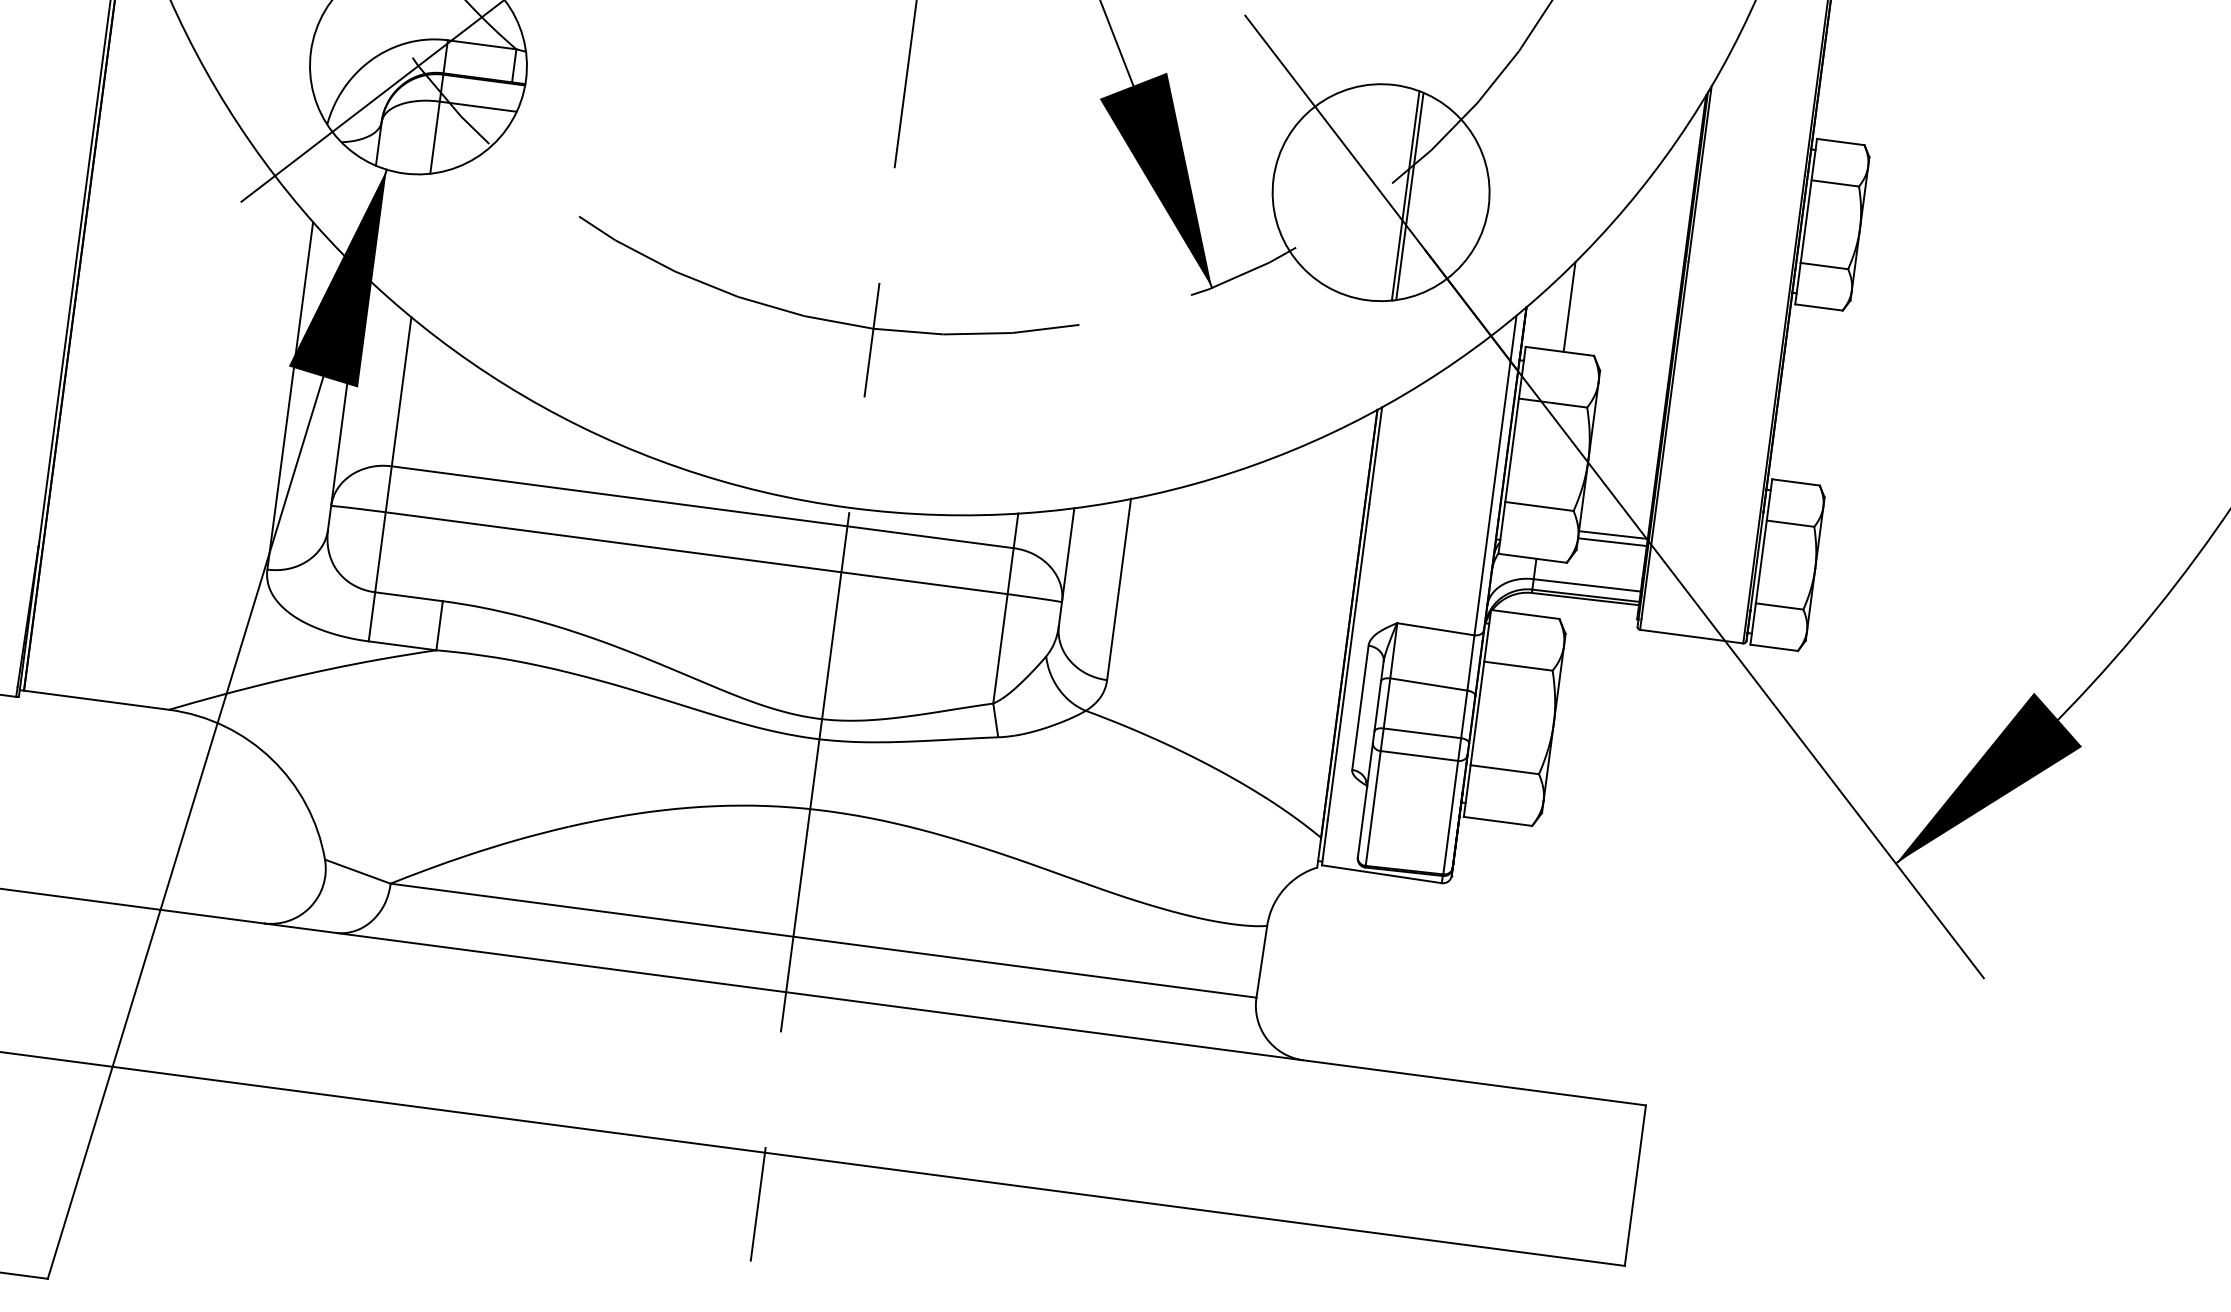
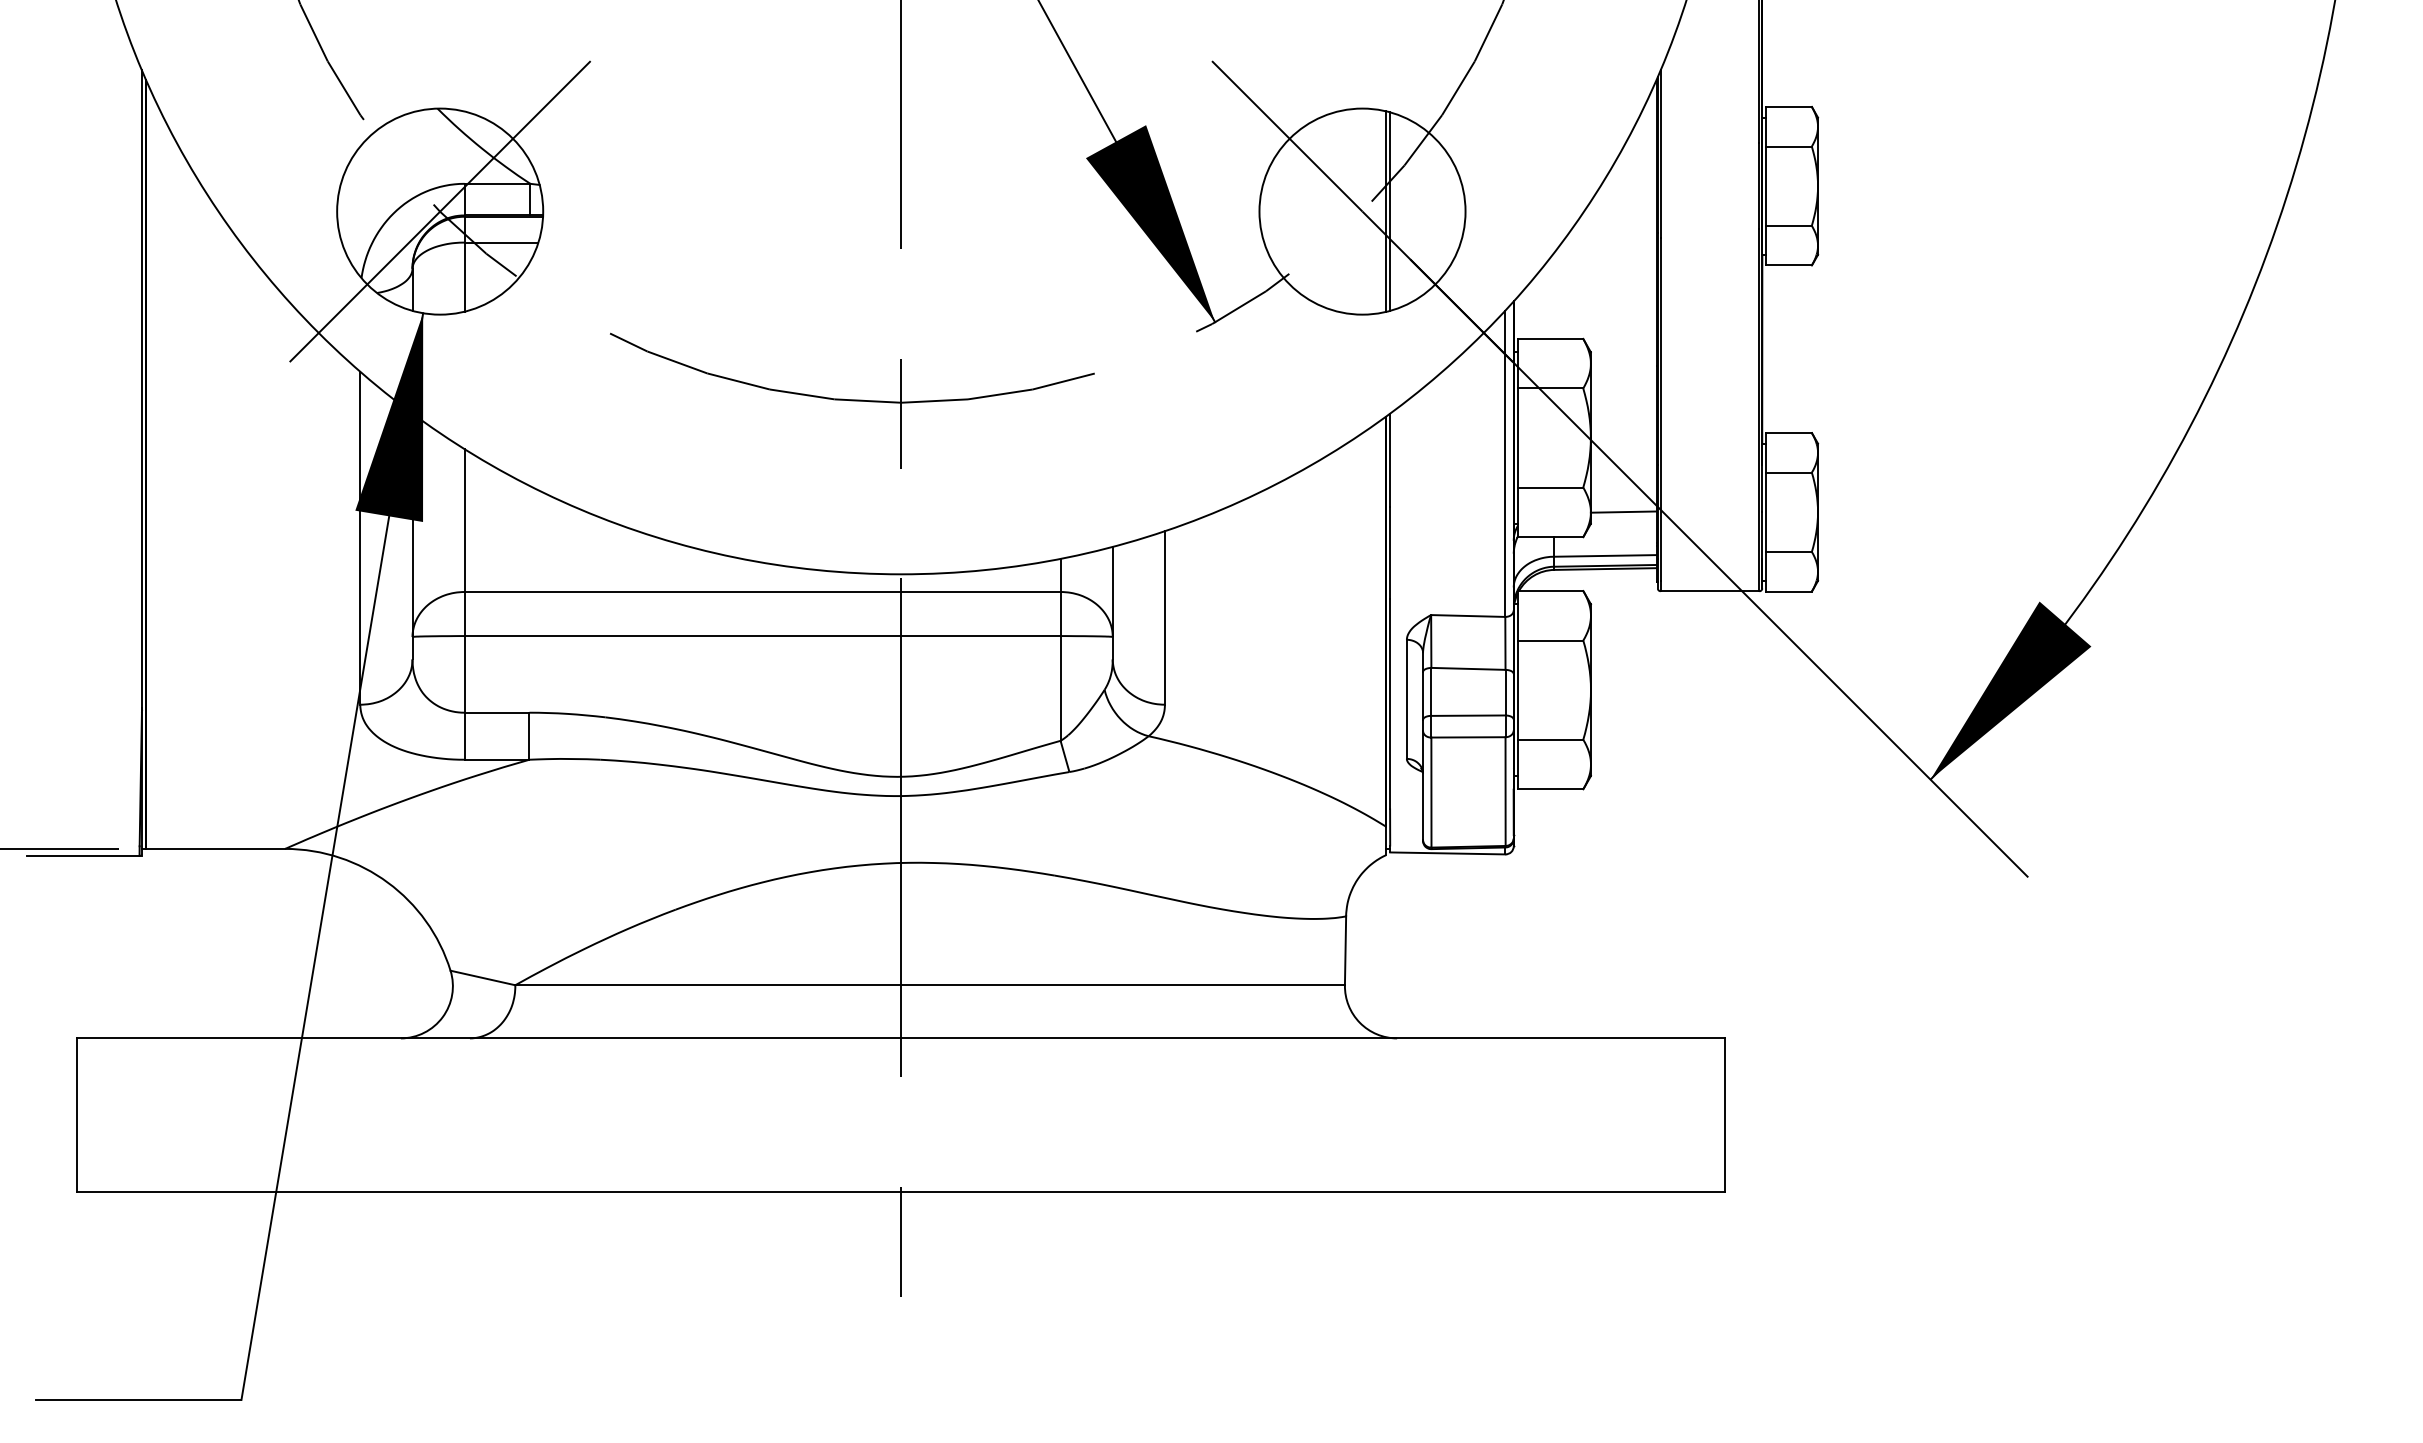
line: (1569, 306) -> (1554, 295), removed
line: (1613, 534) -> (1623, 504), removed

